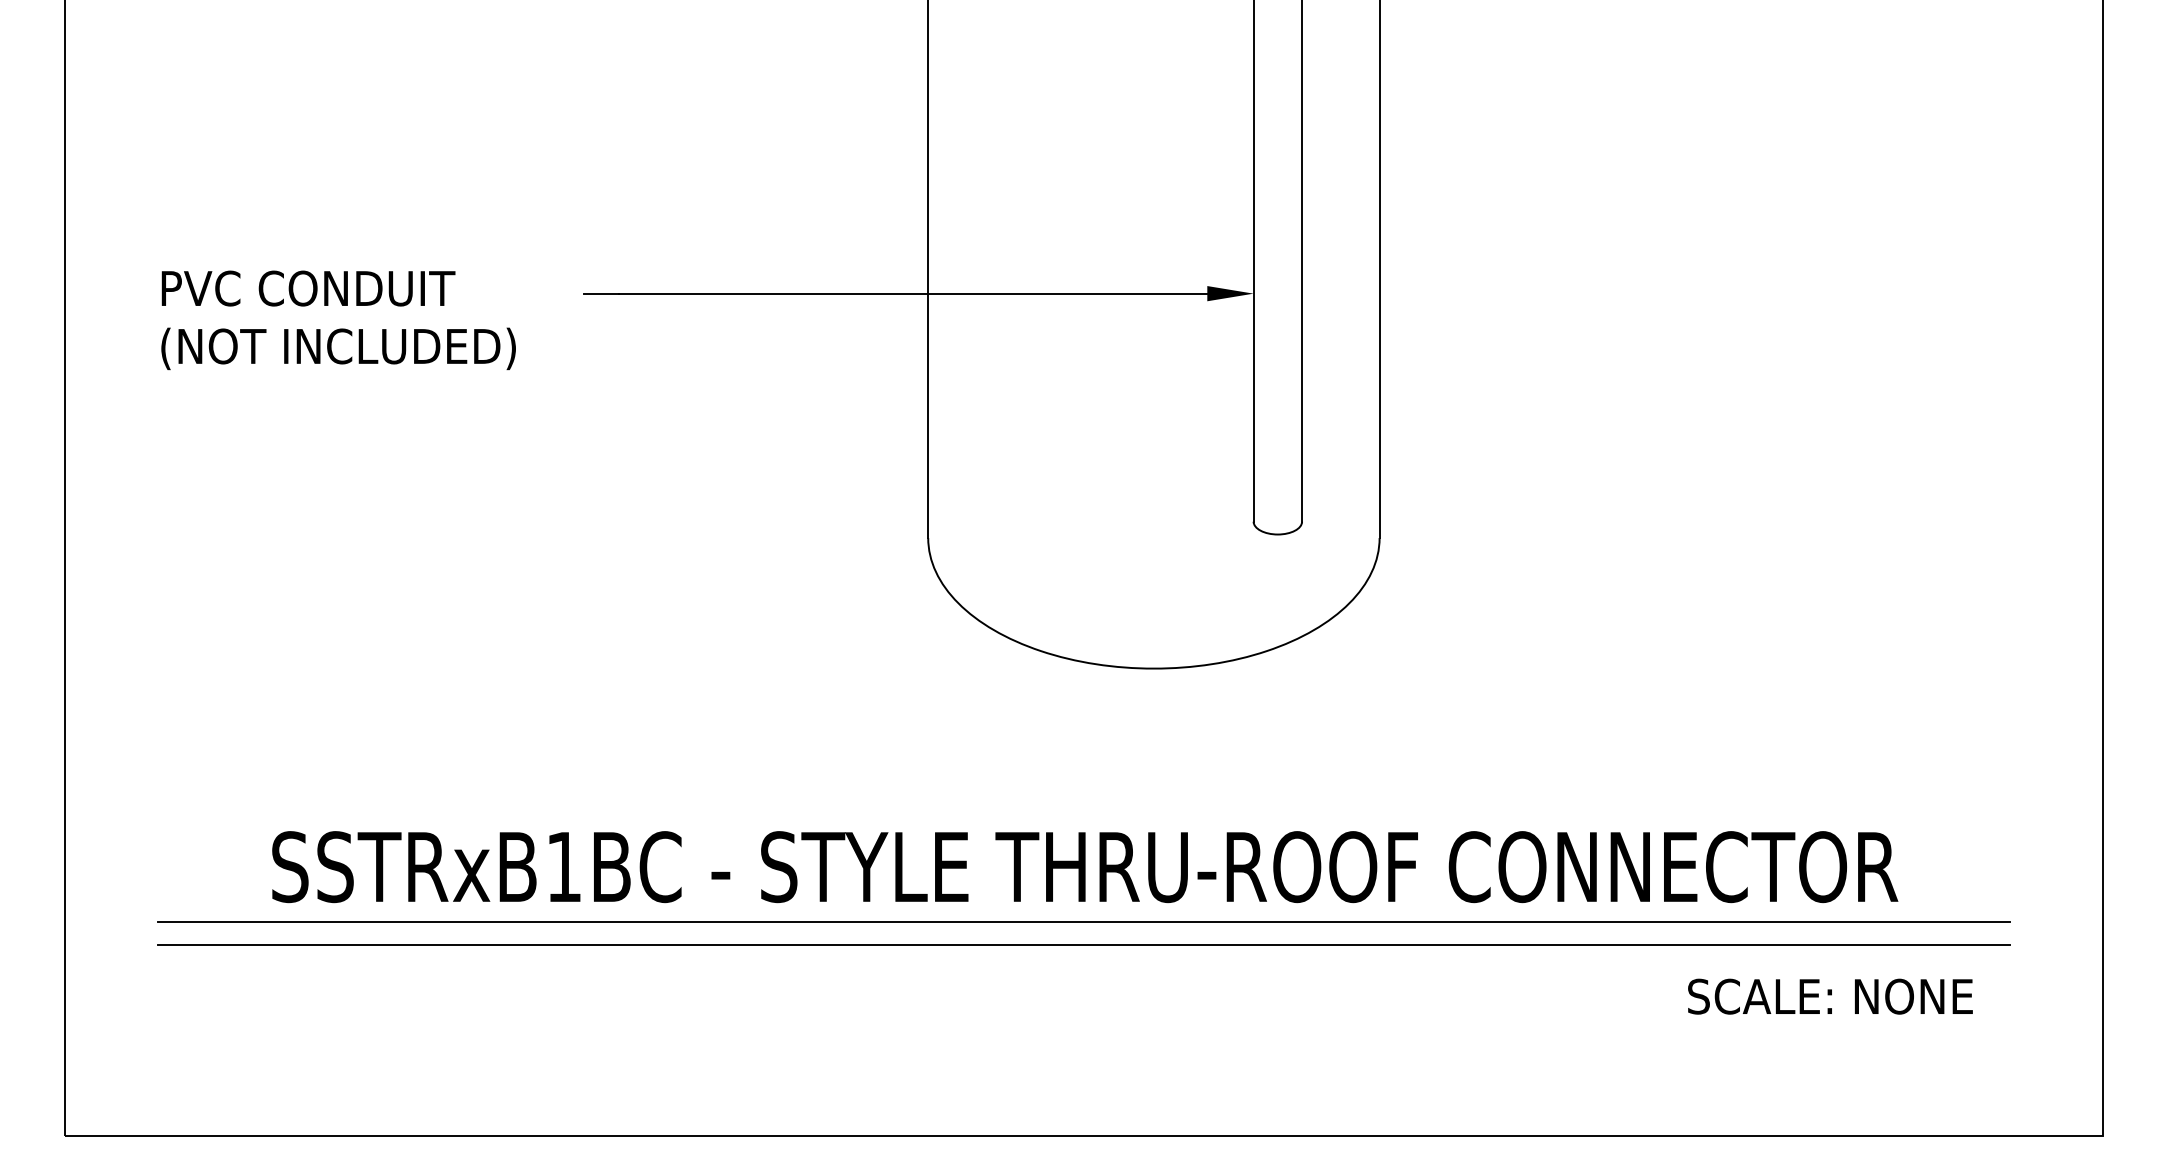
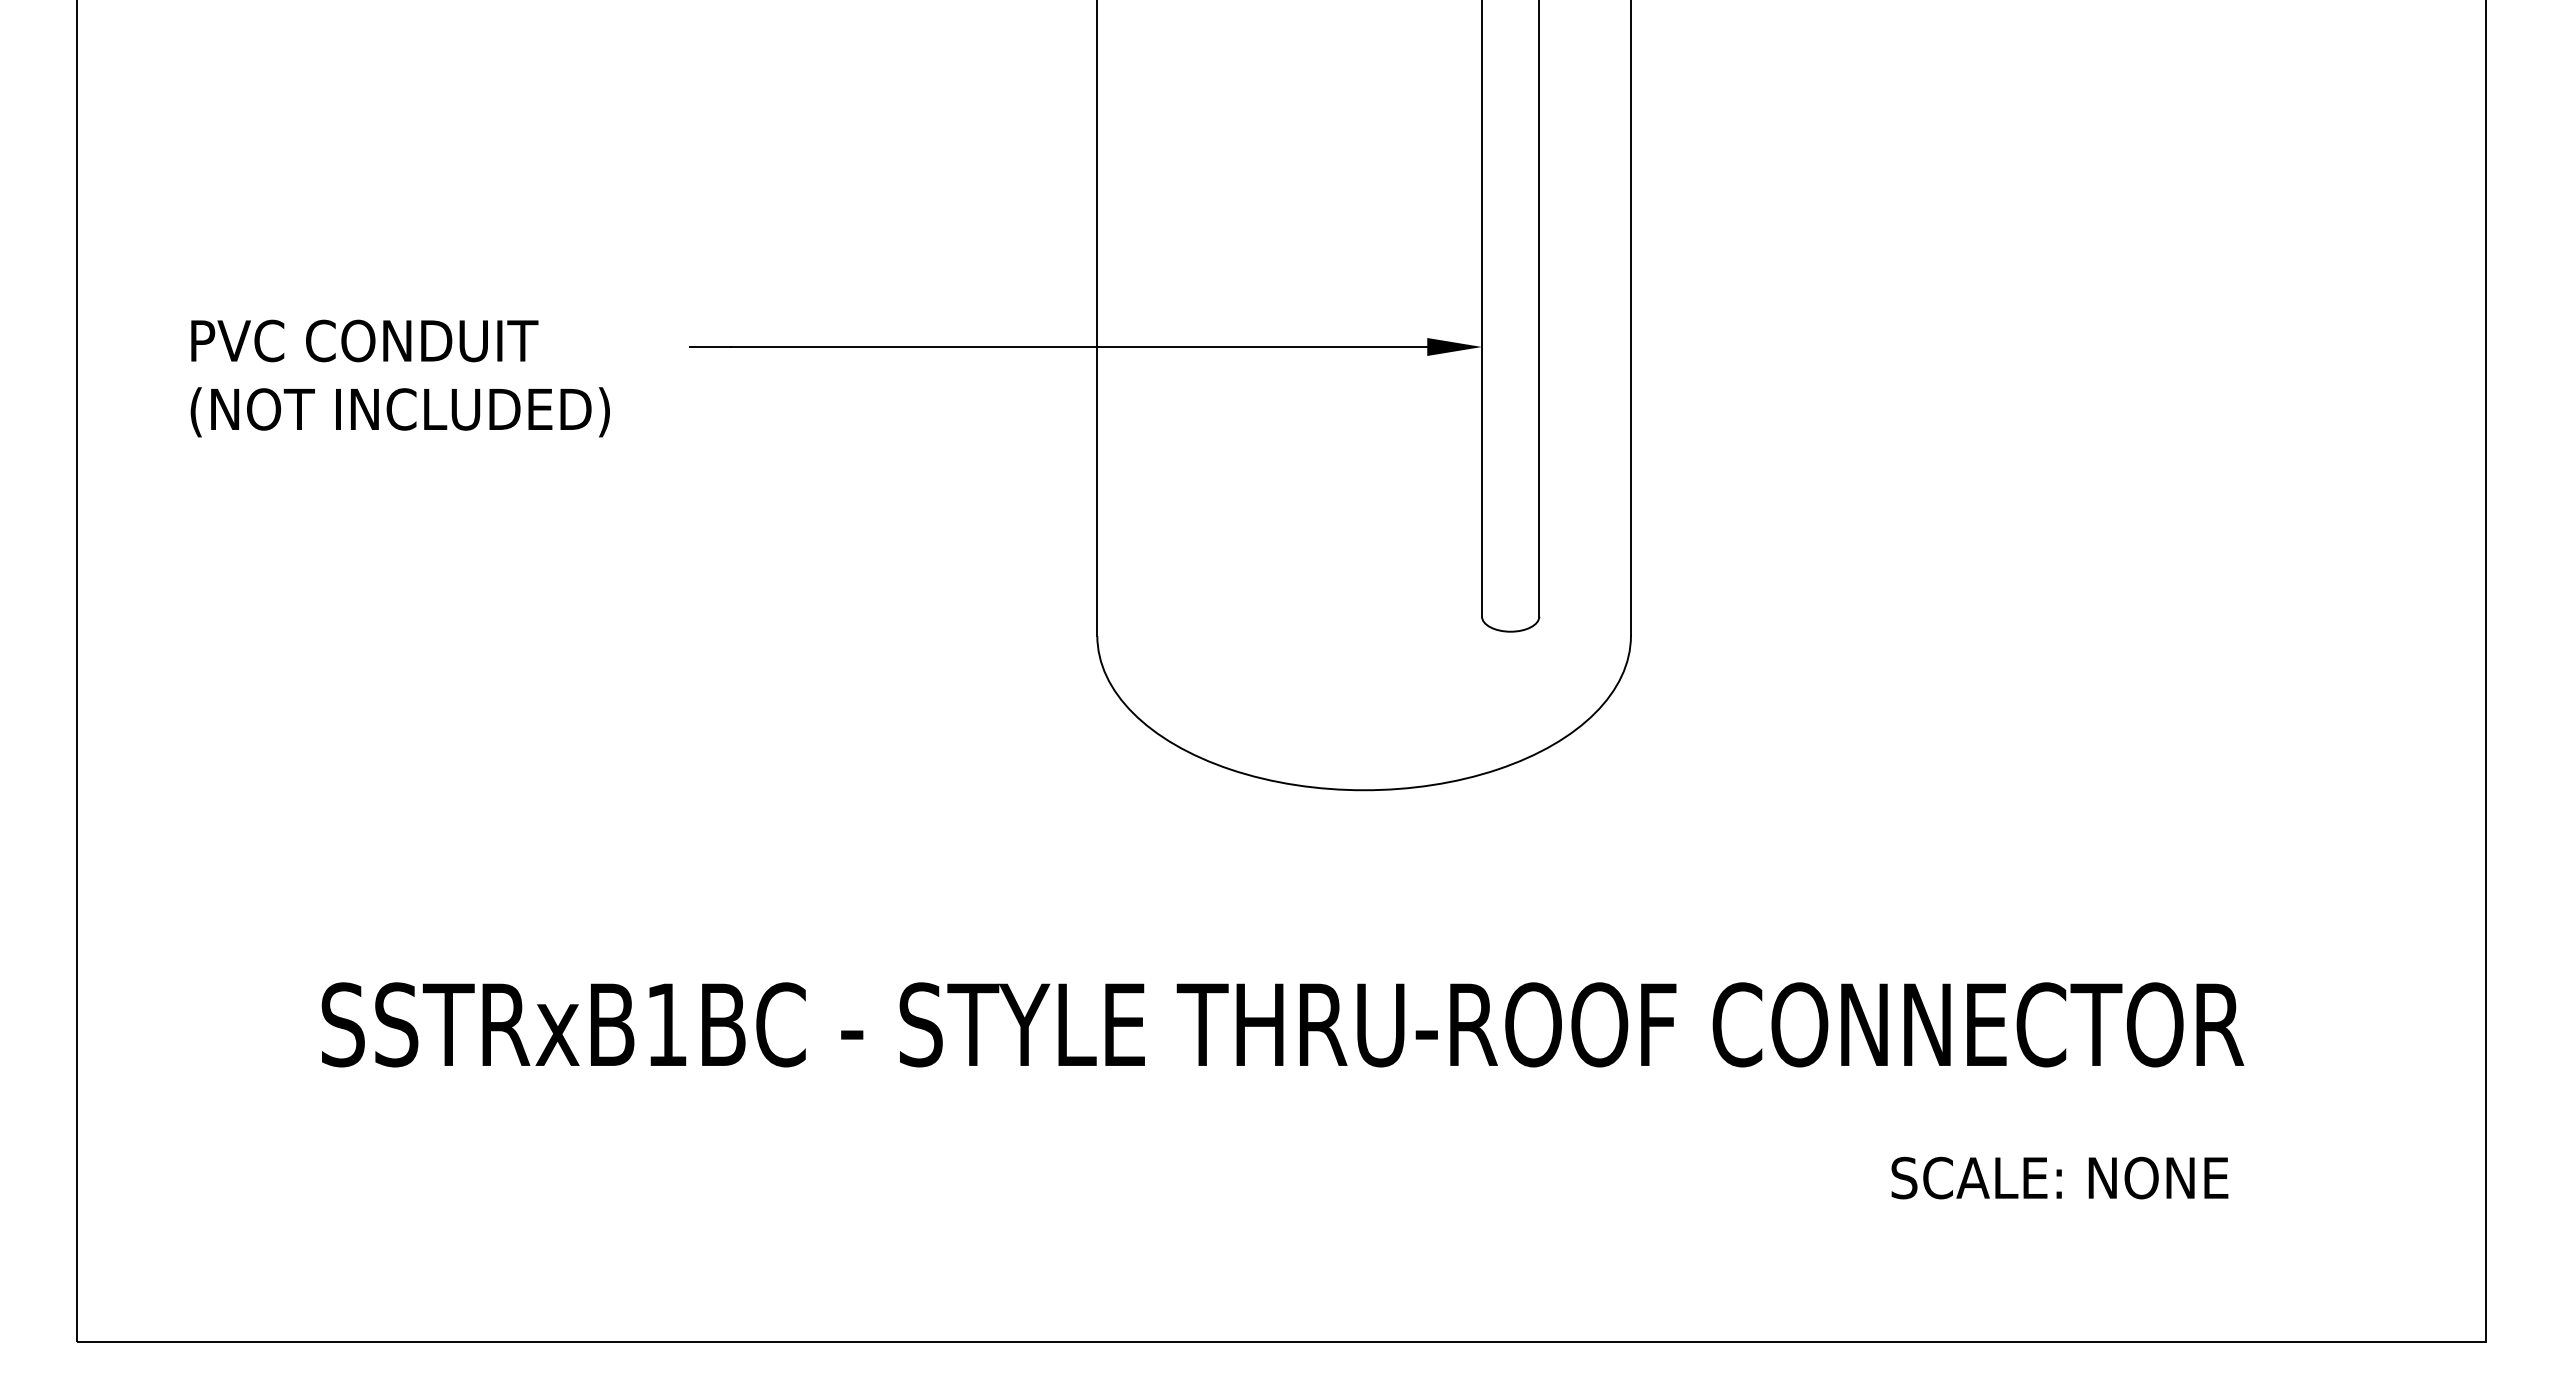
line: (1084, 921) -> (1281, 1089), removed
line: (1084, 944) -> (1281, 1116), removed
text: (1830, 996) -> (2059, 1177), moved

